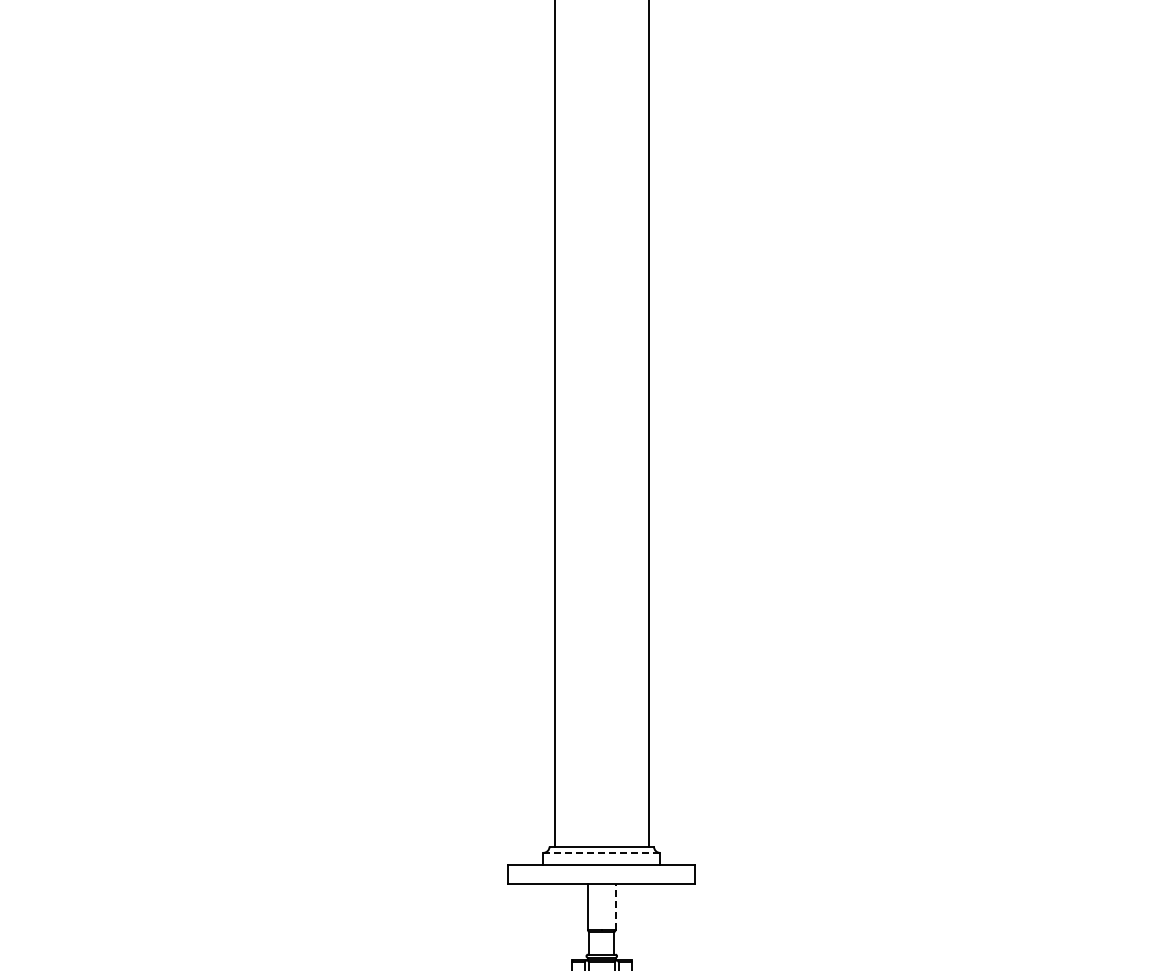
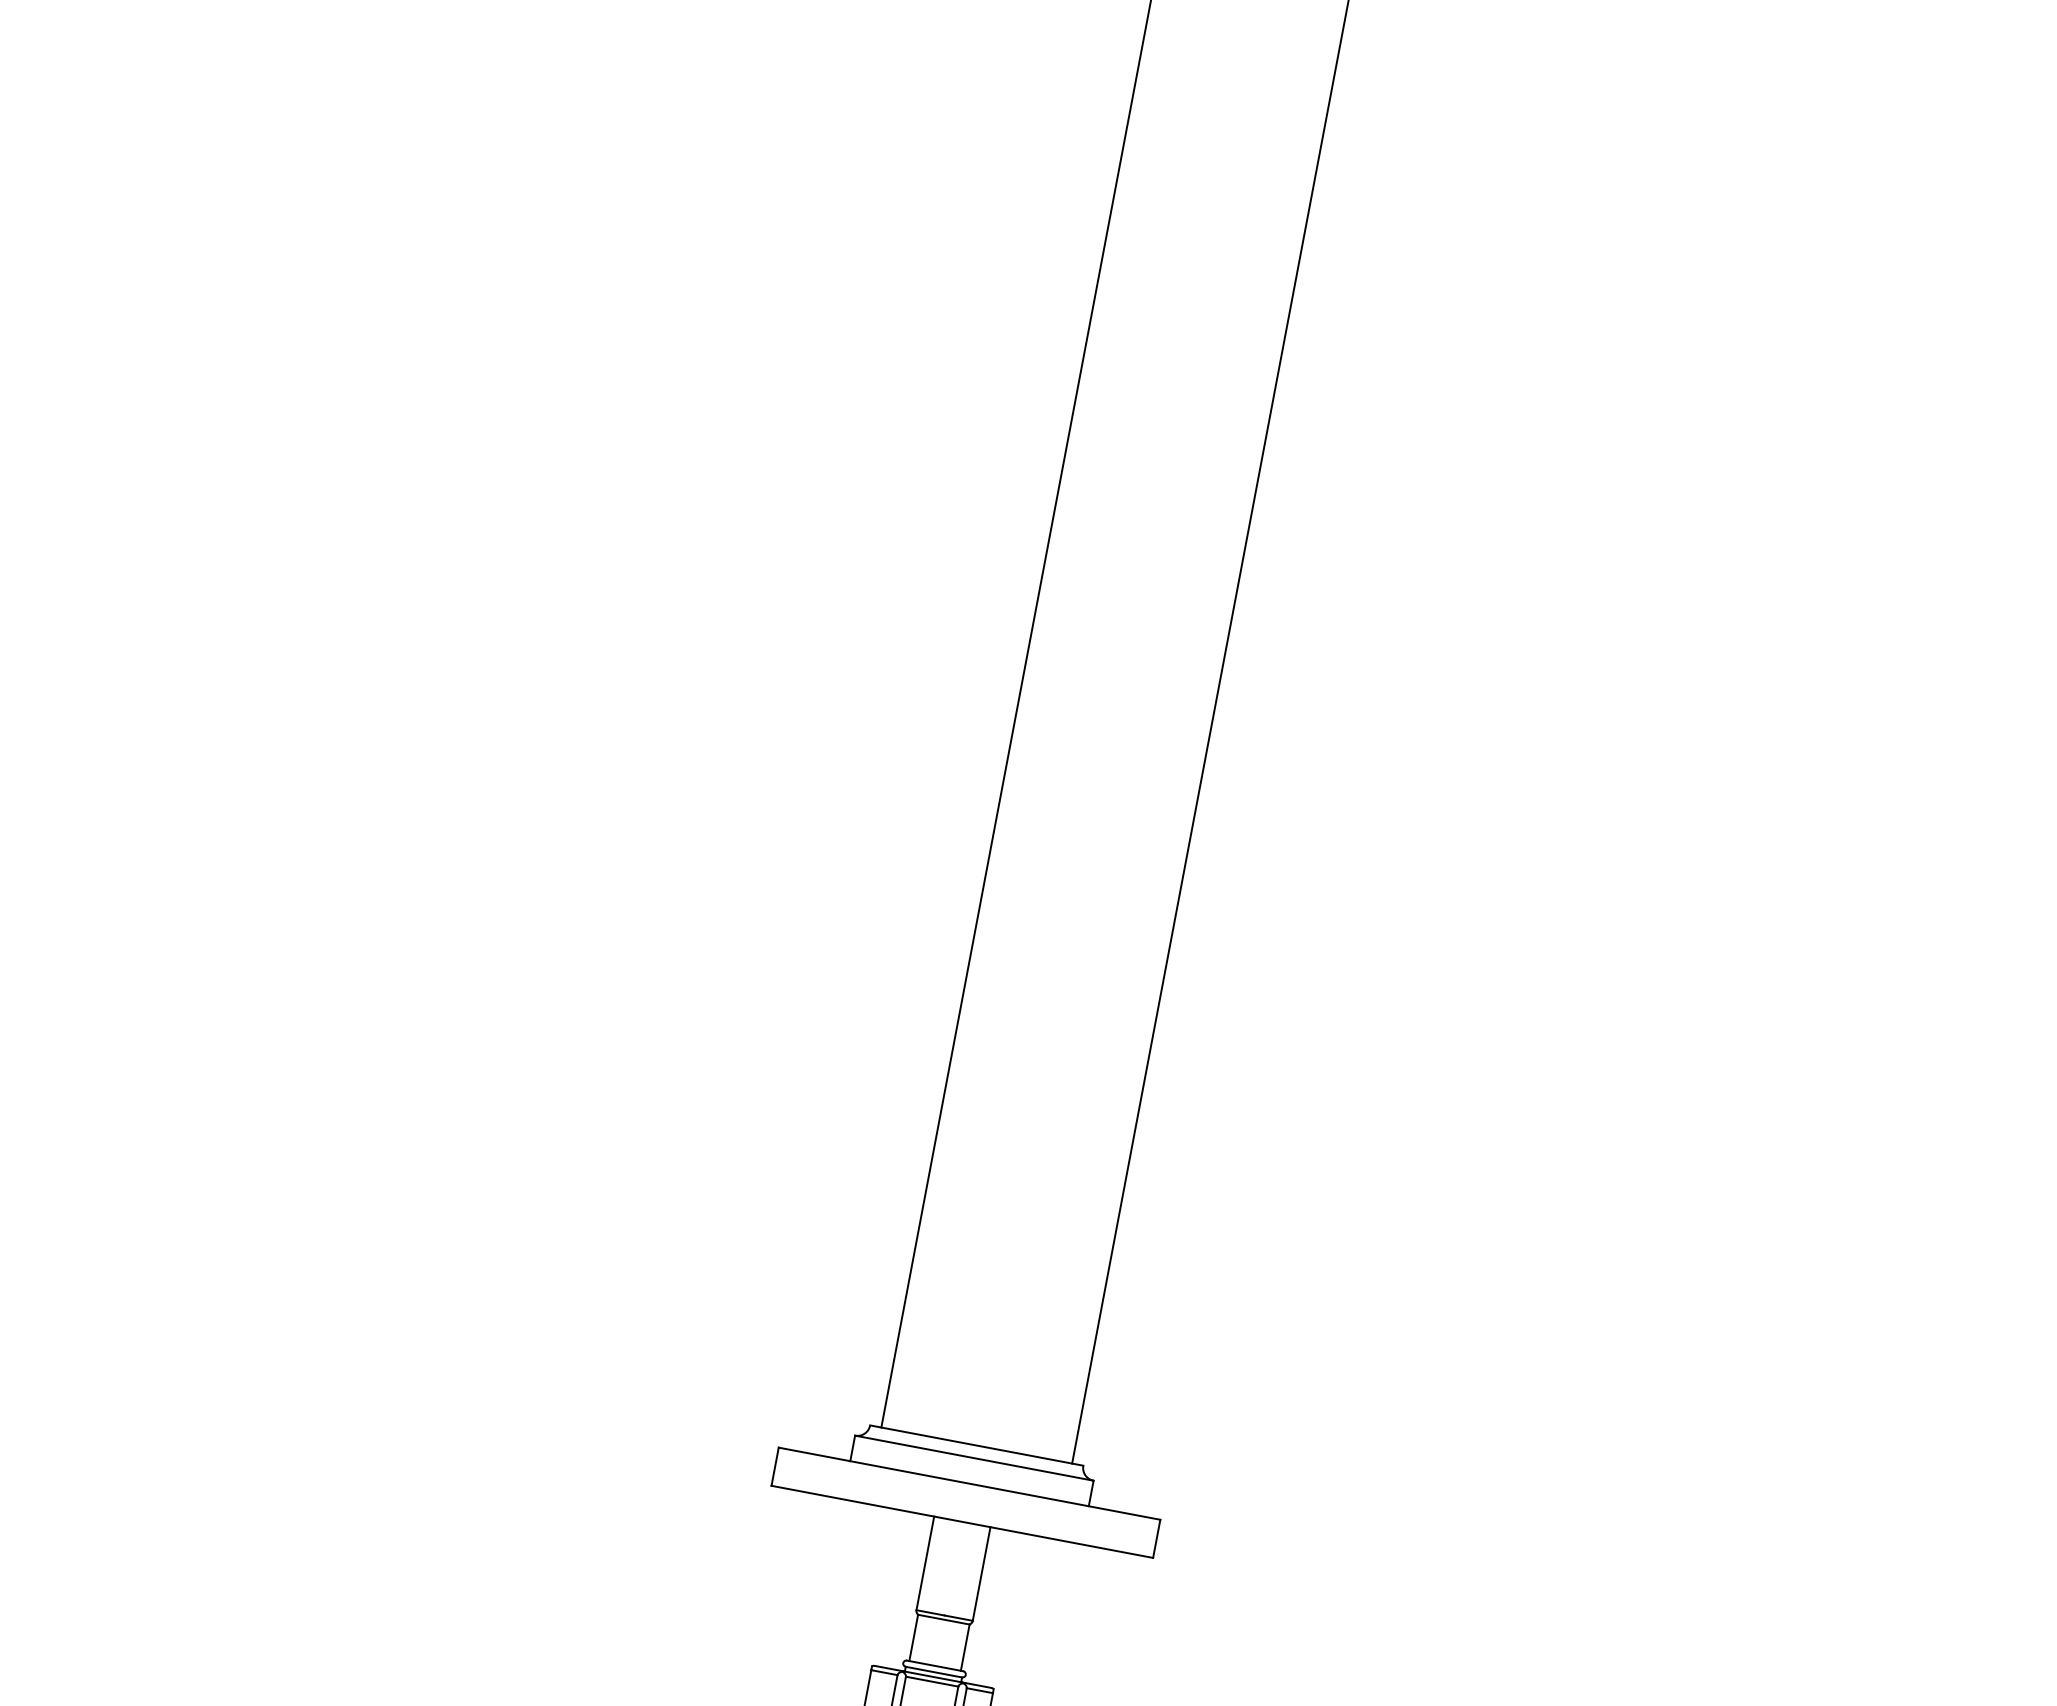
line: (602, 852) -> (975, 1457), dashed -> solid
line: (615, 907) -> (981, 1574), dashed -> solid

